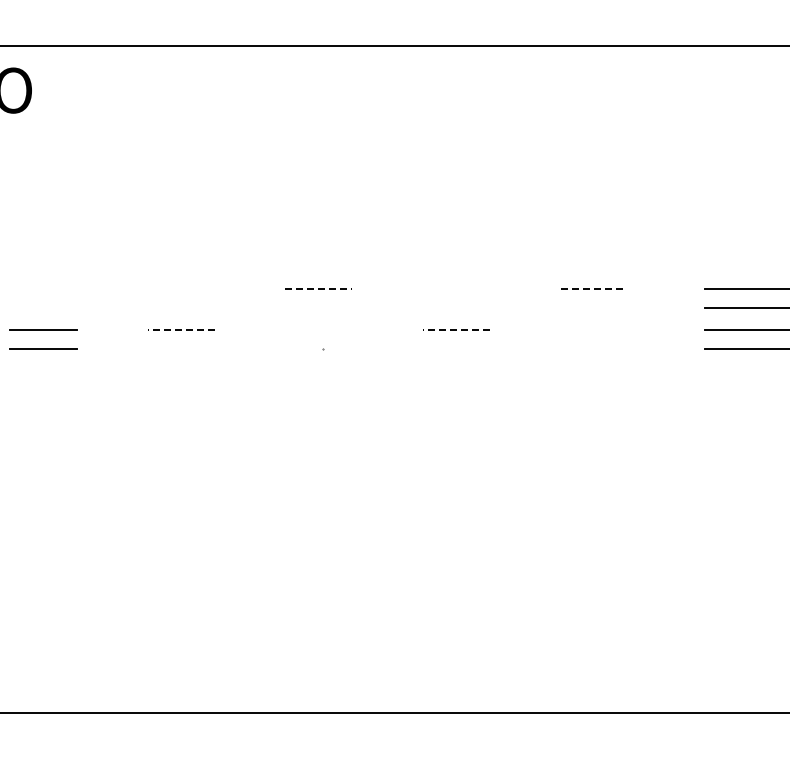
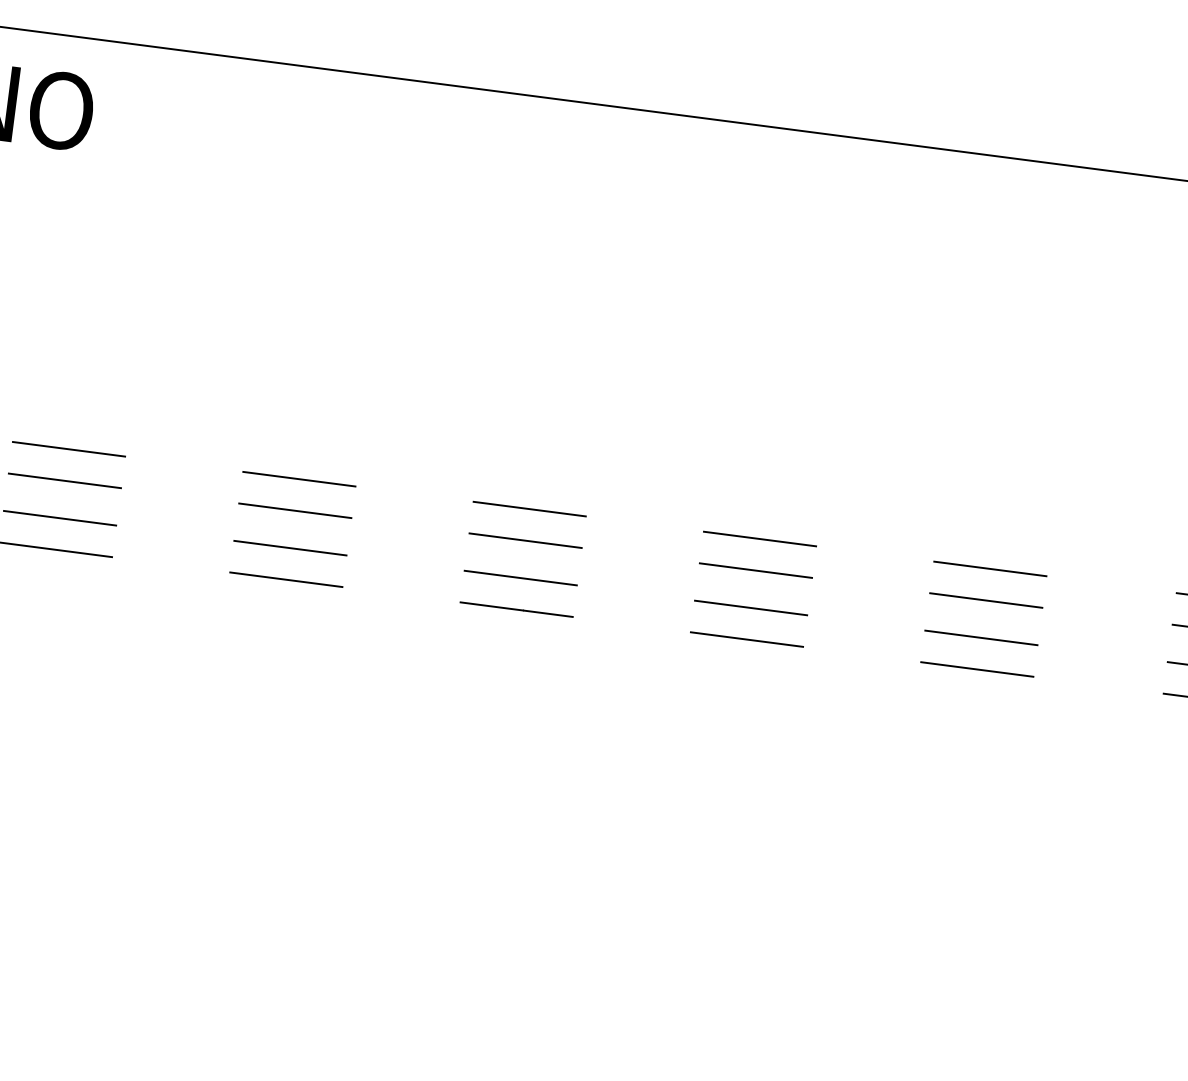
line: (43, 288) -> (68, 448), added
line: (180, 288) -> (298, 478), added
line: (319, 288) -> (530, 508), dashed -> solid
line: (455, 288) -> (758, 538), added
line: (594, 288) -> (991, 568), dashed -> solid
line: (43, 307) -> (64, 480), added
line: (180, 307) -> (293, 510), added
line: (318, 307) -> (525, 540), added
line: (455, 307) -> (754, 570), added
line: (593, 307) -> (985, 600), added
line: (180, 330) -> (288, 548), dashed -> solid
line: (318, 330) -> (520, 578), added
line: (455, 330) -> (749, 608), dashed -> solid
line: (593, 330) -> (980, 638), added
line: (180, 348) -> (285, 578), added
line: (318, 348) -> (516, 608), added
line: (455, 348) -> (745, 638), added
line: (593, 348) -> (976, 668), added

